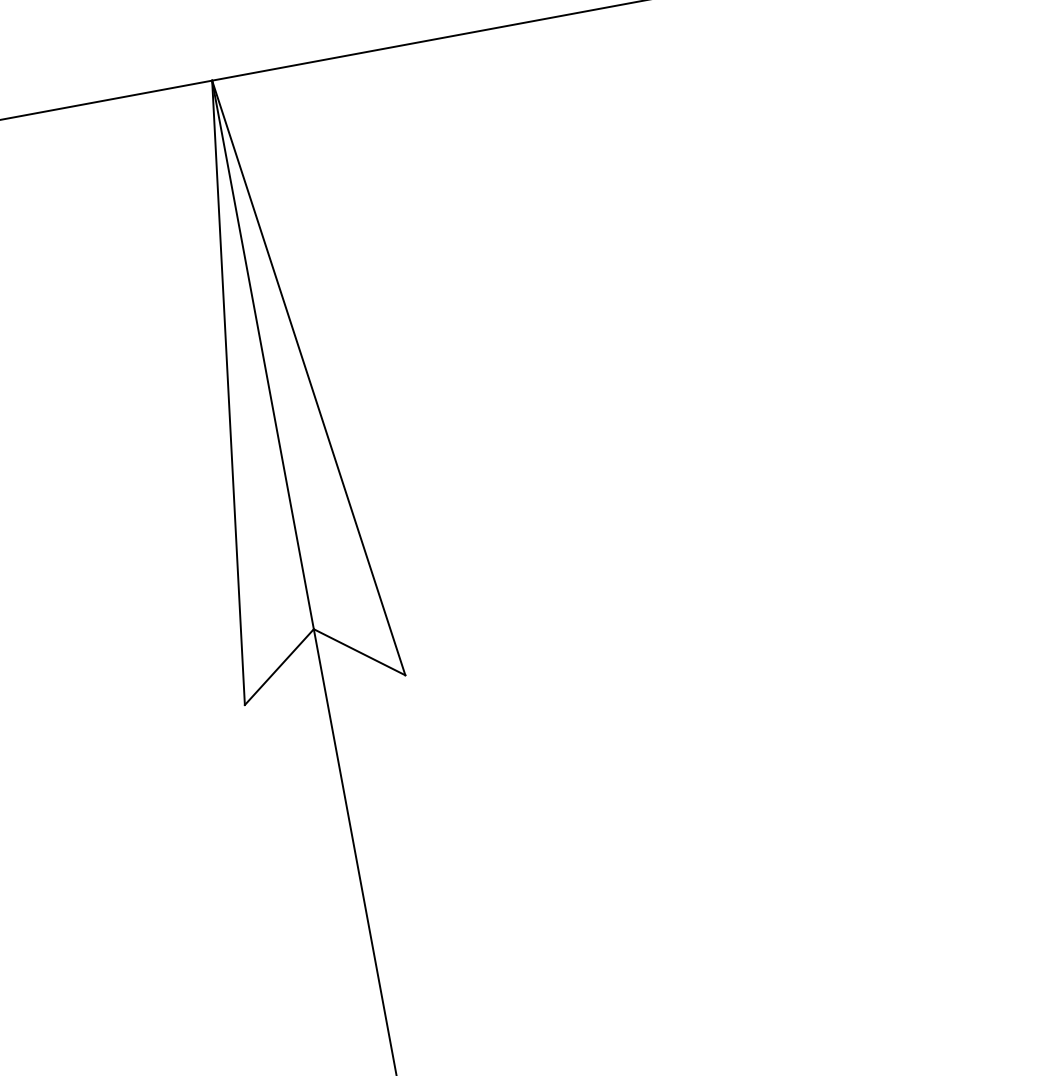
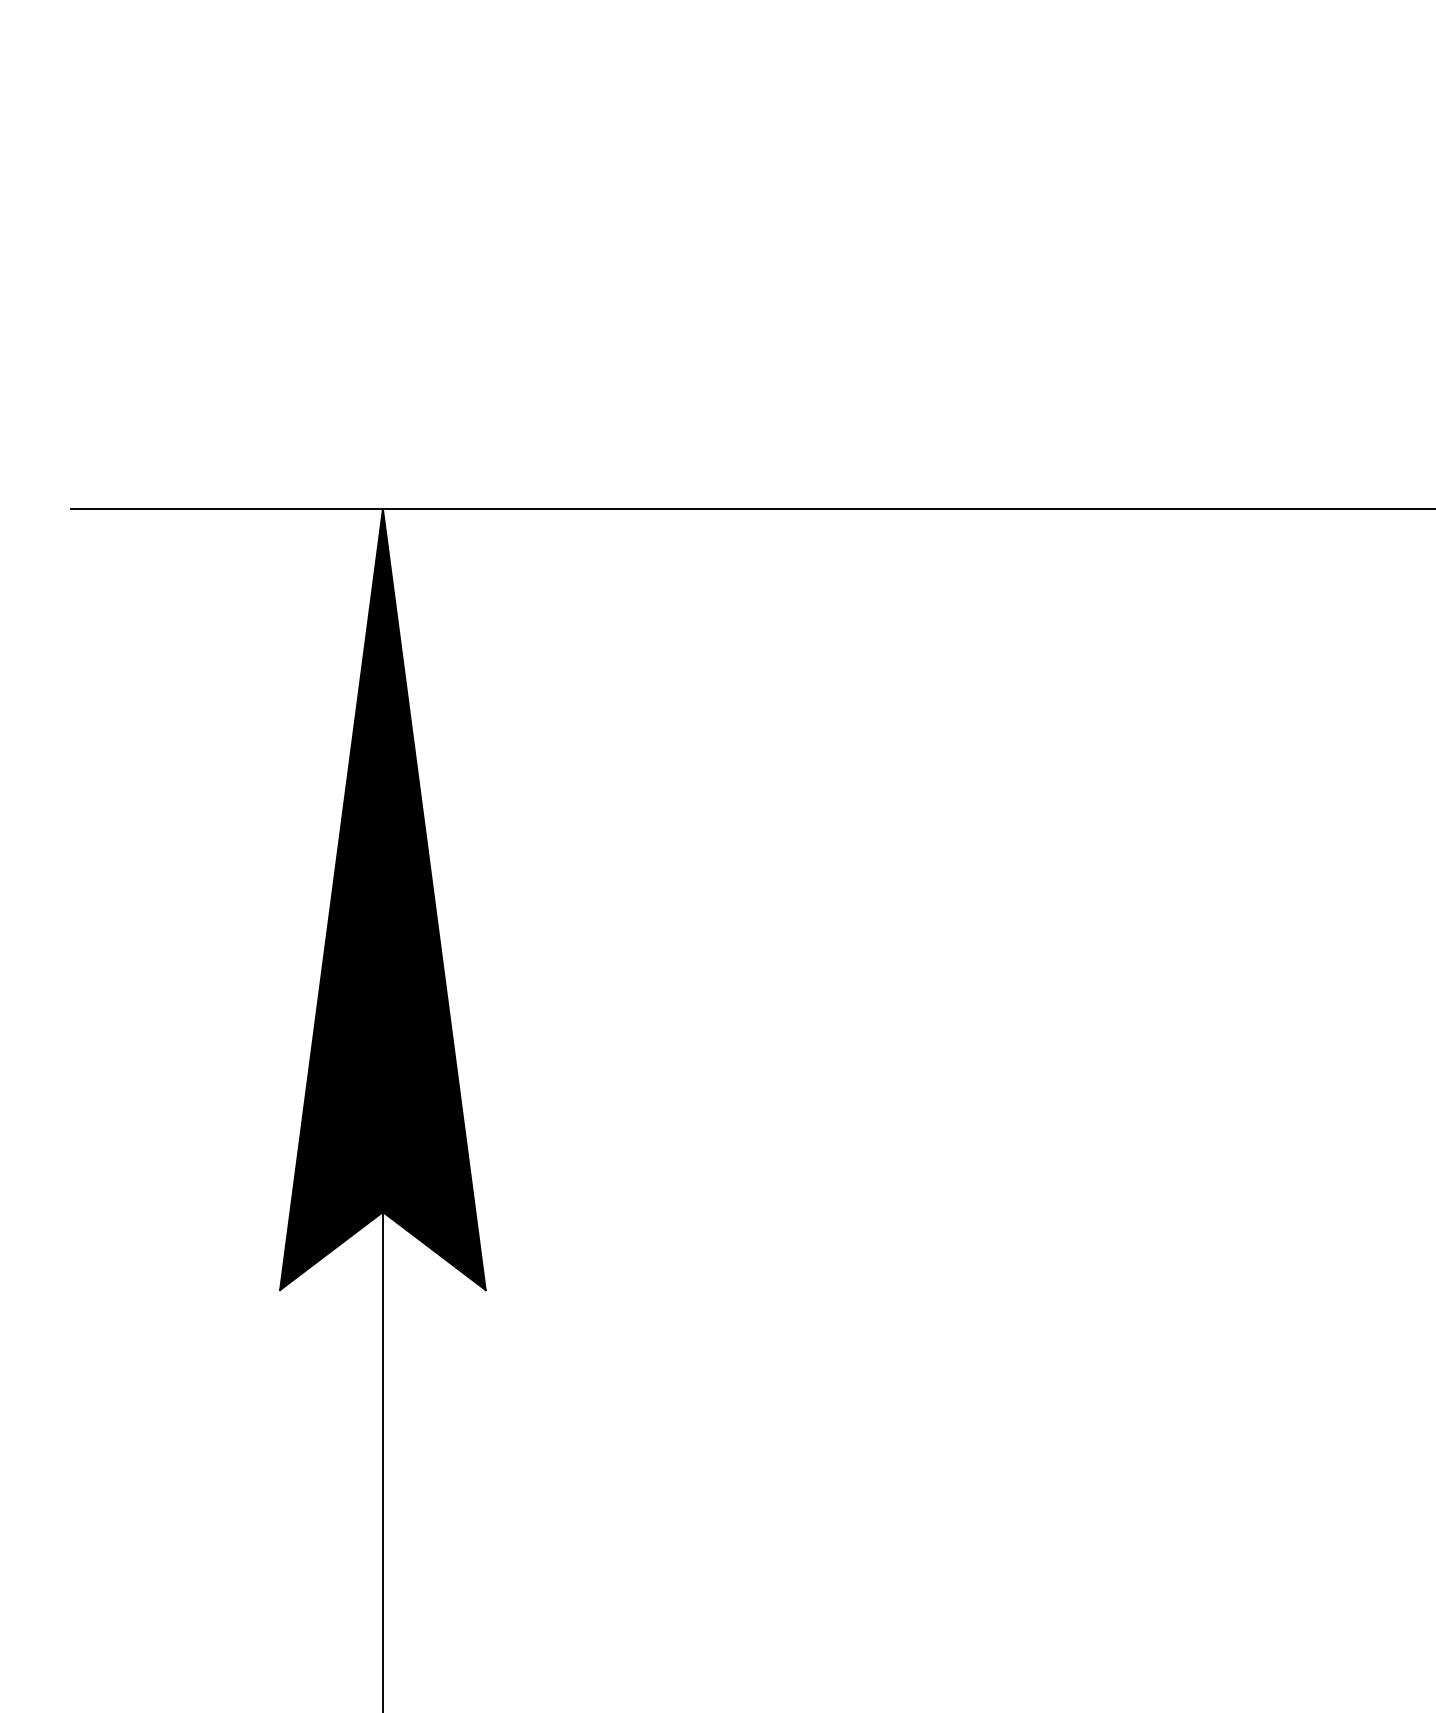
fill: (268, 385) -> (382, 899), added

